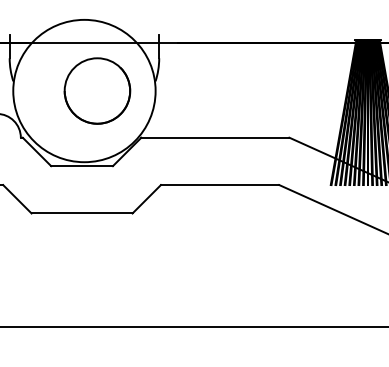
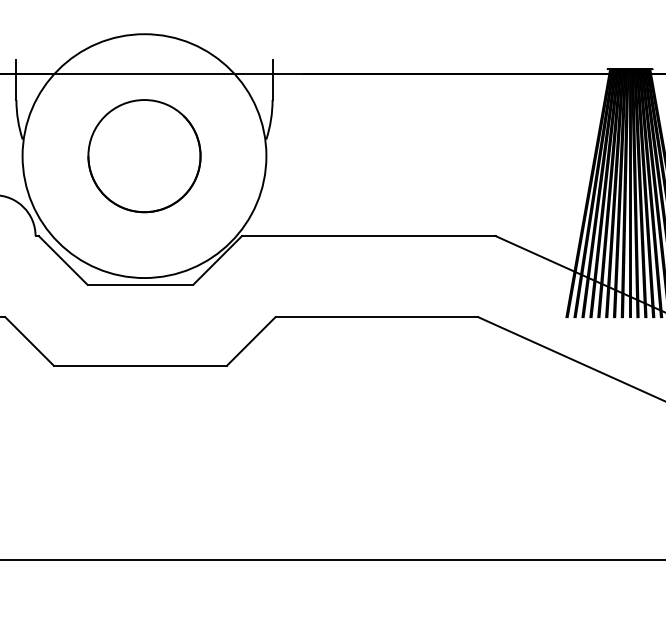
part: (97, 90) -> (144, 155), moved

